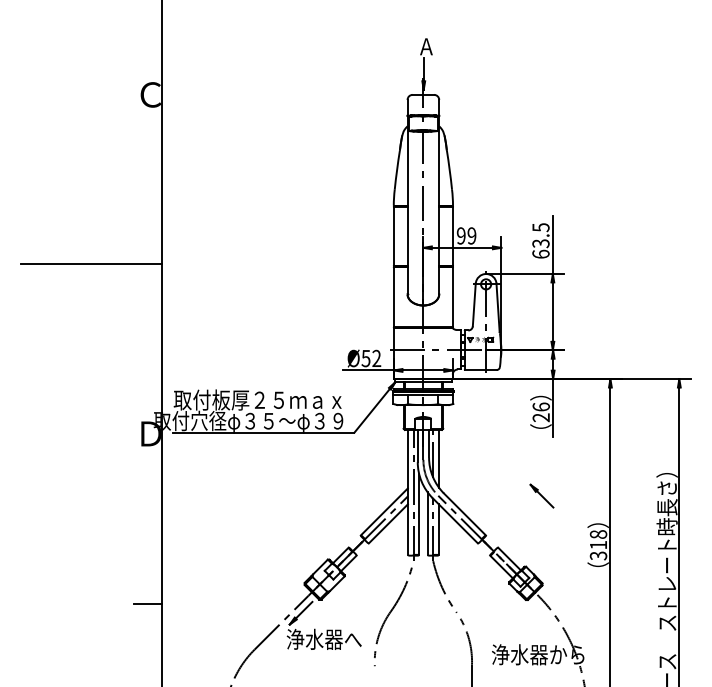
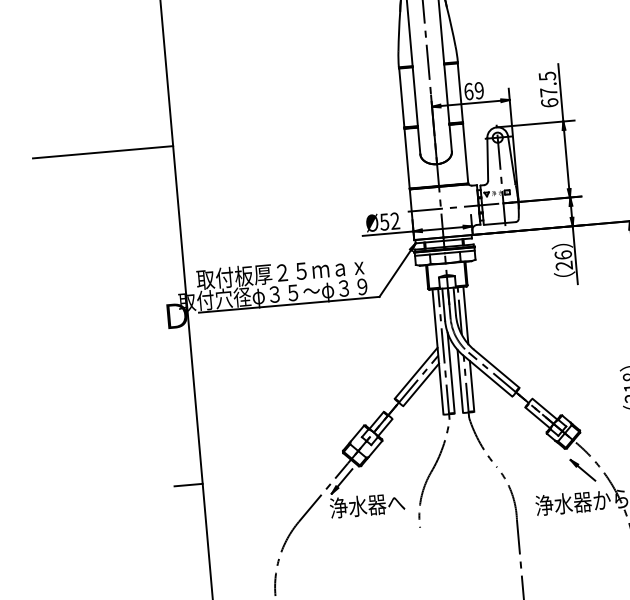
text: (460, 235) -> (467, 91), 99 -> 69
text: (540, 243) -> (548, 92), 63.5 -> 67.5
line: (541, 495) -> (582, 469), moved

